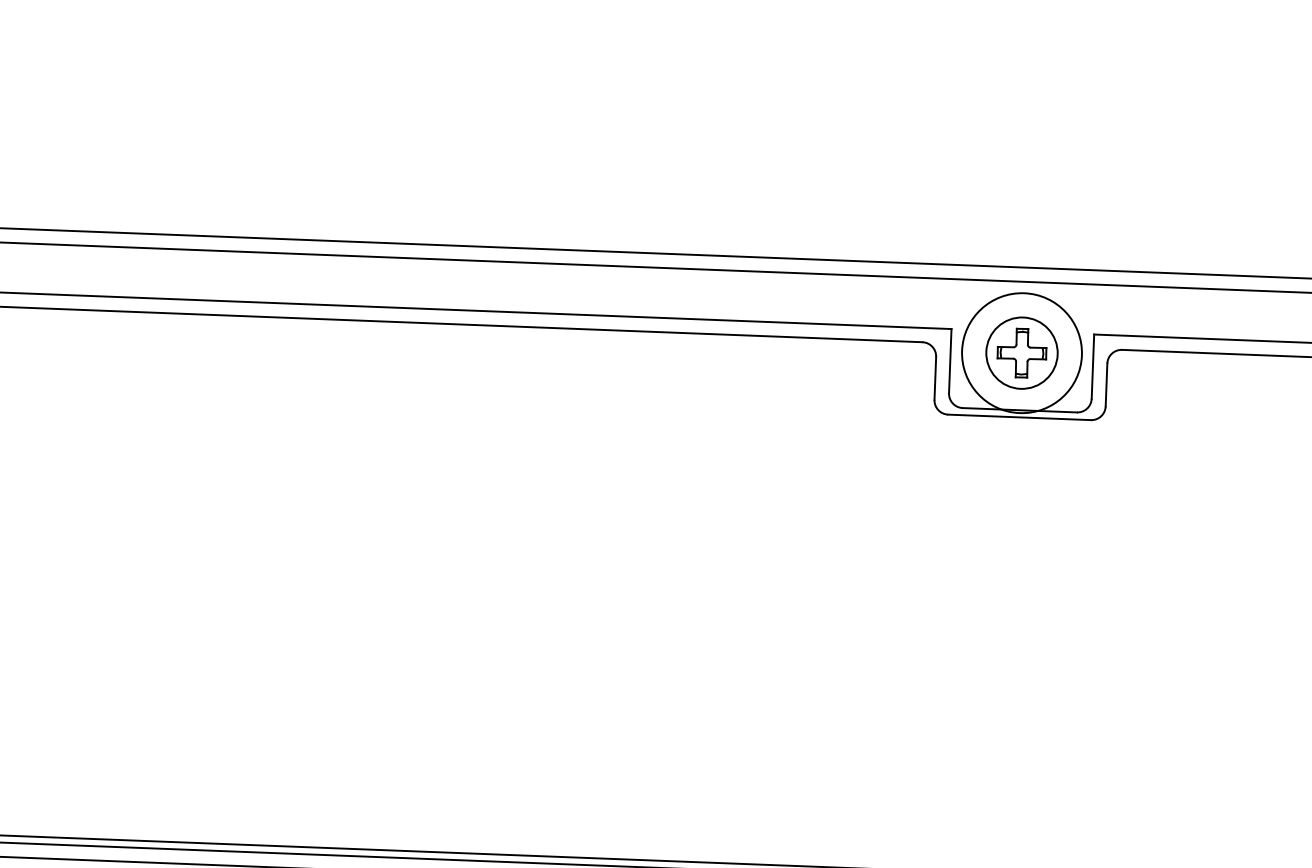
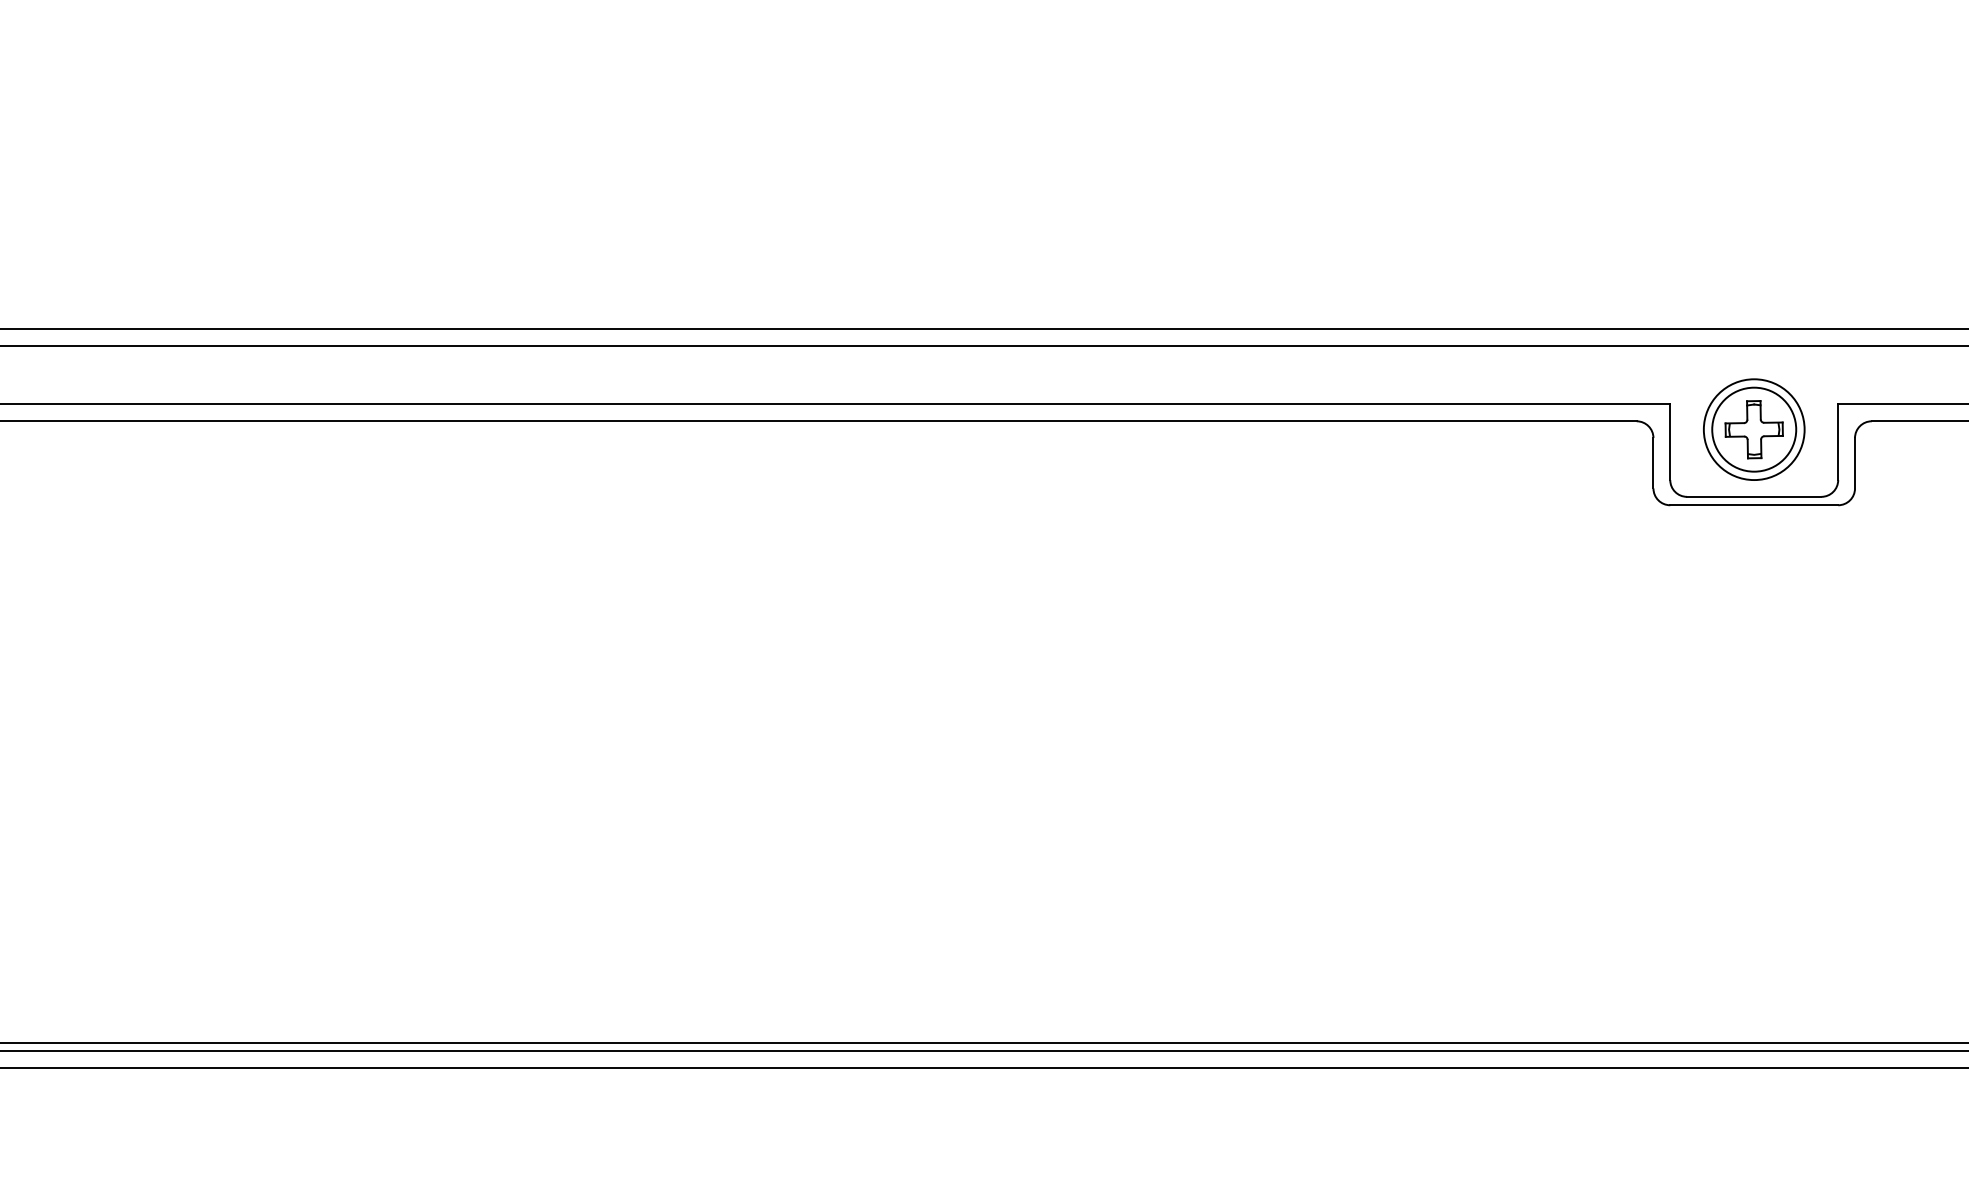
circle: (1021, 353) -> (1753, 429), size x0.71

